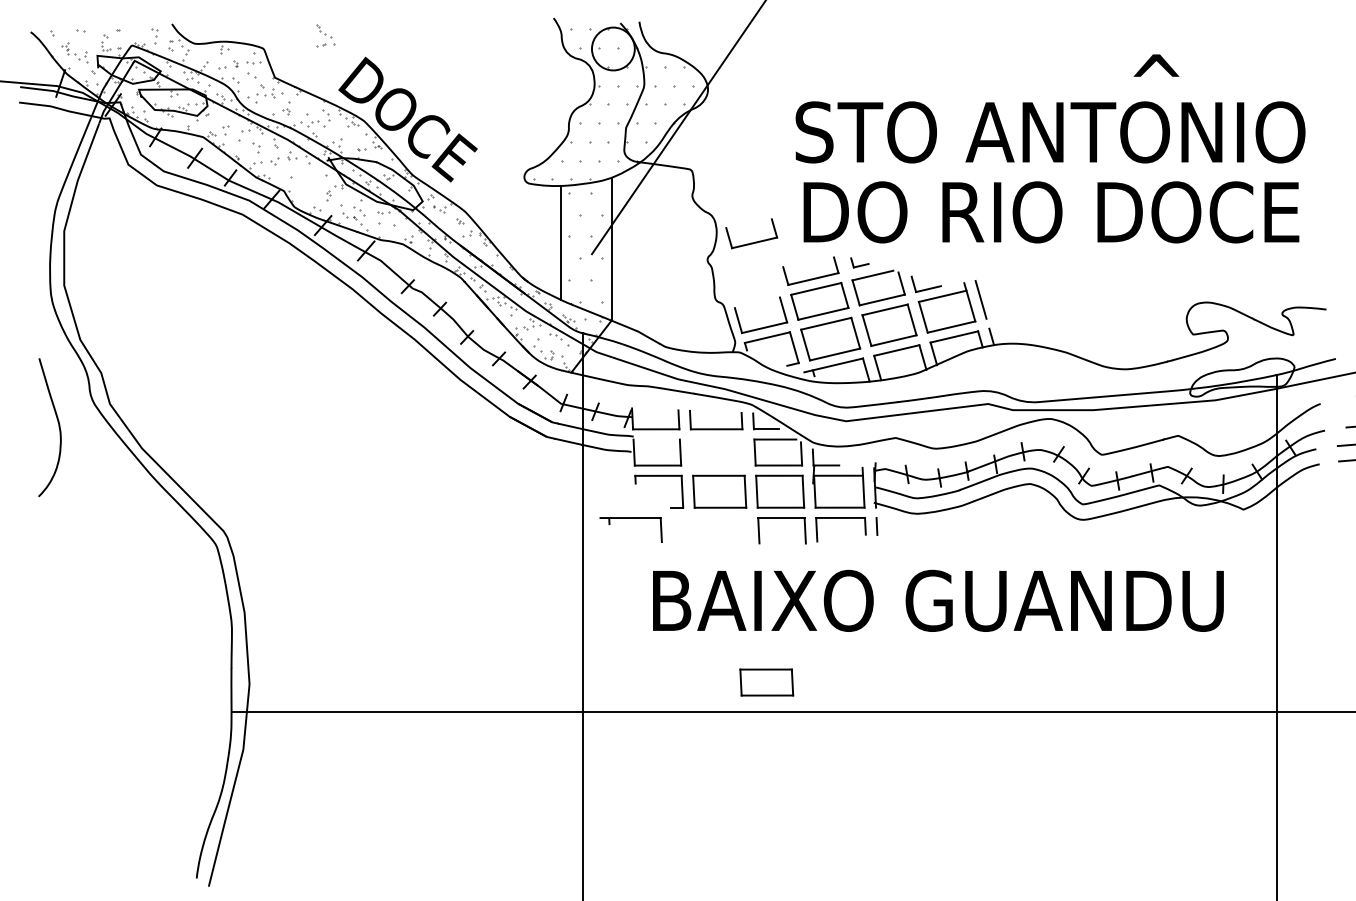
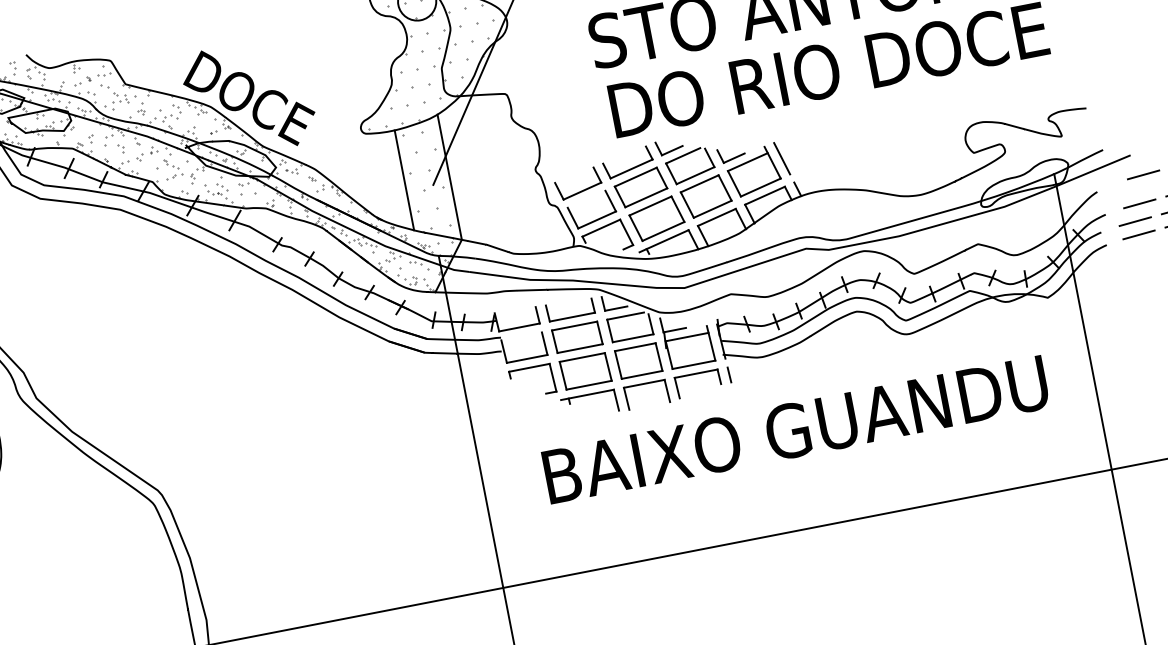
part: (325, 35) -> (173, 167), moved
part: (755, 241) -> (583, 189), moved
part: (859, 262) -> (669, 146), size x1.67
part: (630, 518) -> (587, 395), moved
part: (766, 682) -> (577, 337), moved

